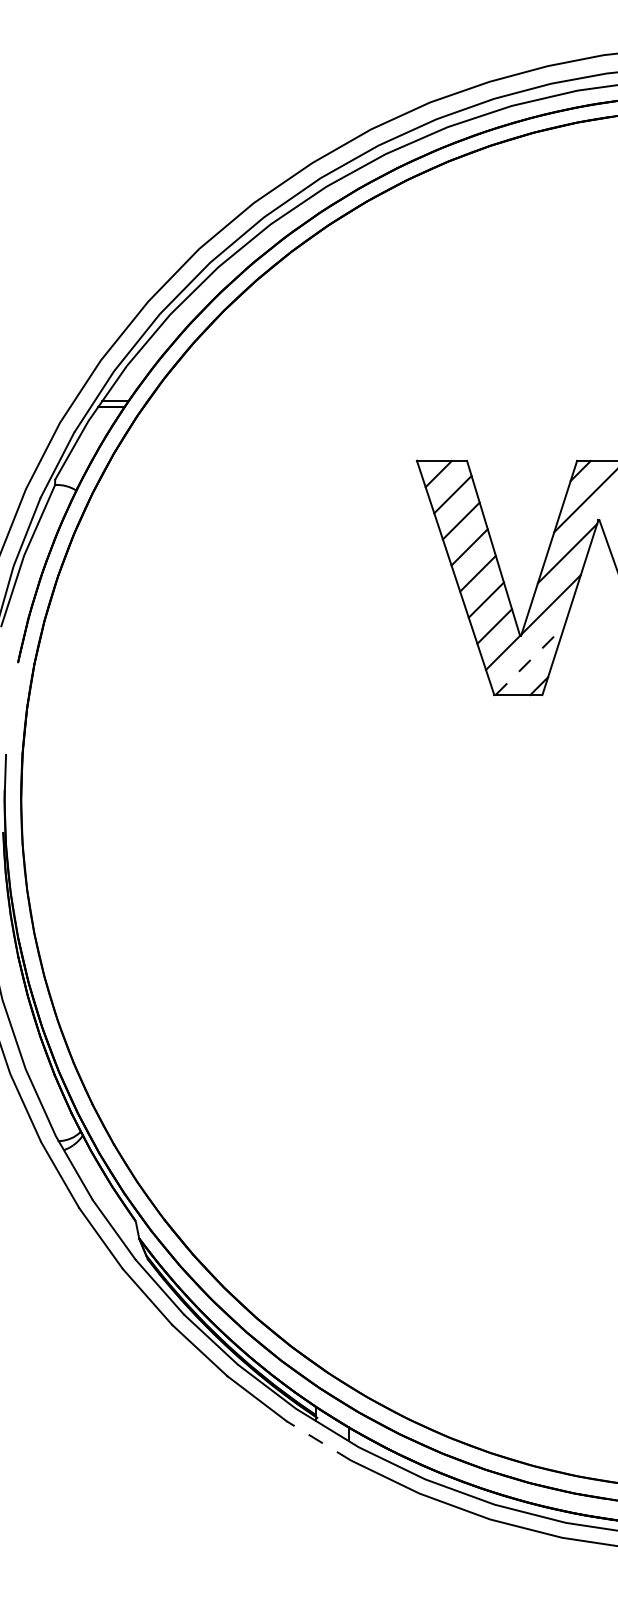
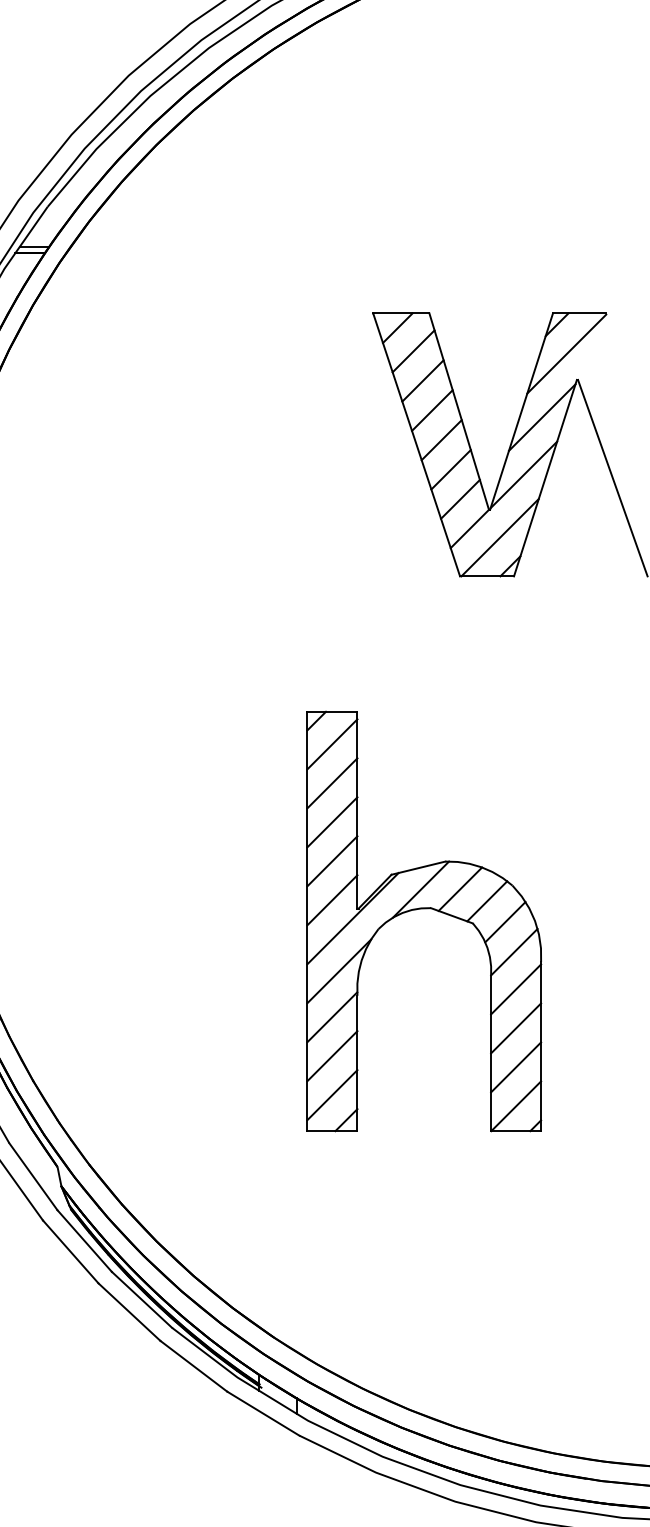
line: (530, 660) -> (500, 537), dashed -> solid
part: (462, 991) -> (424, 909), added
line: (319, 1440) -> (263, 1413), dashed -> solid

